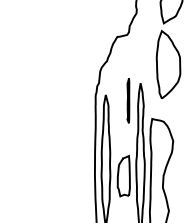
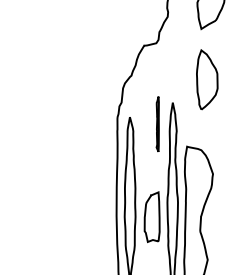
part: (168, 64) -> (207, 79), size x0.71

